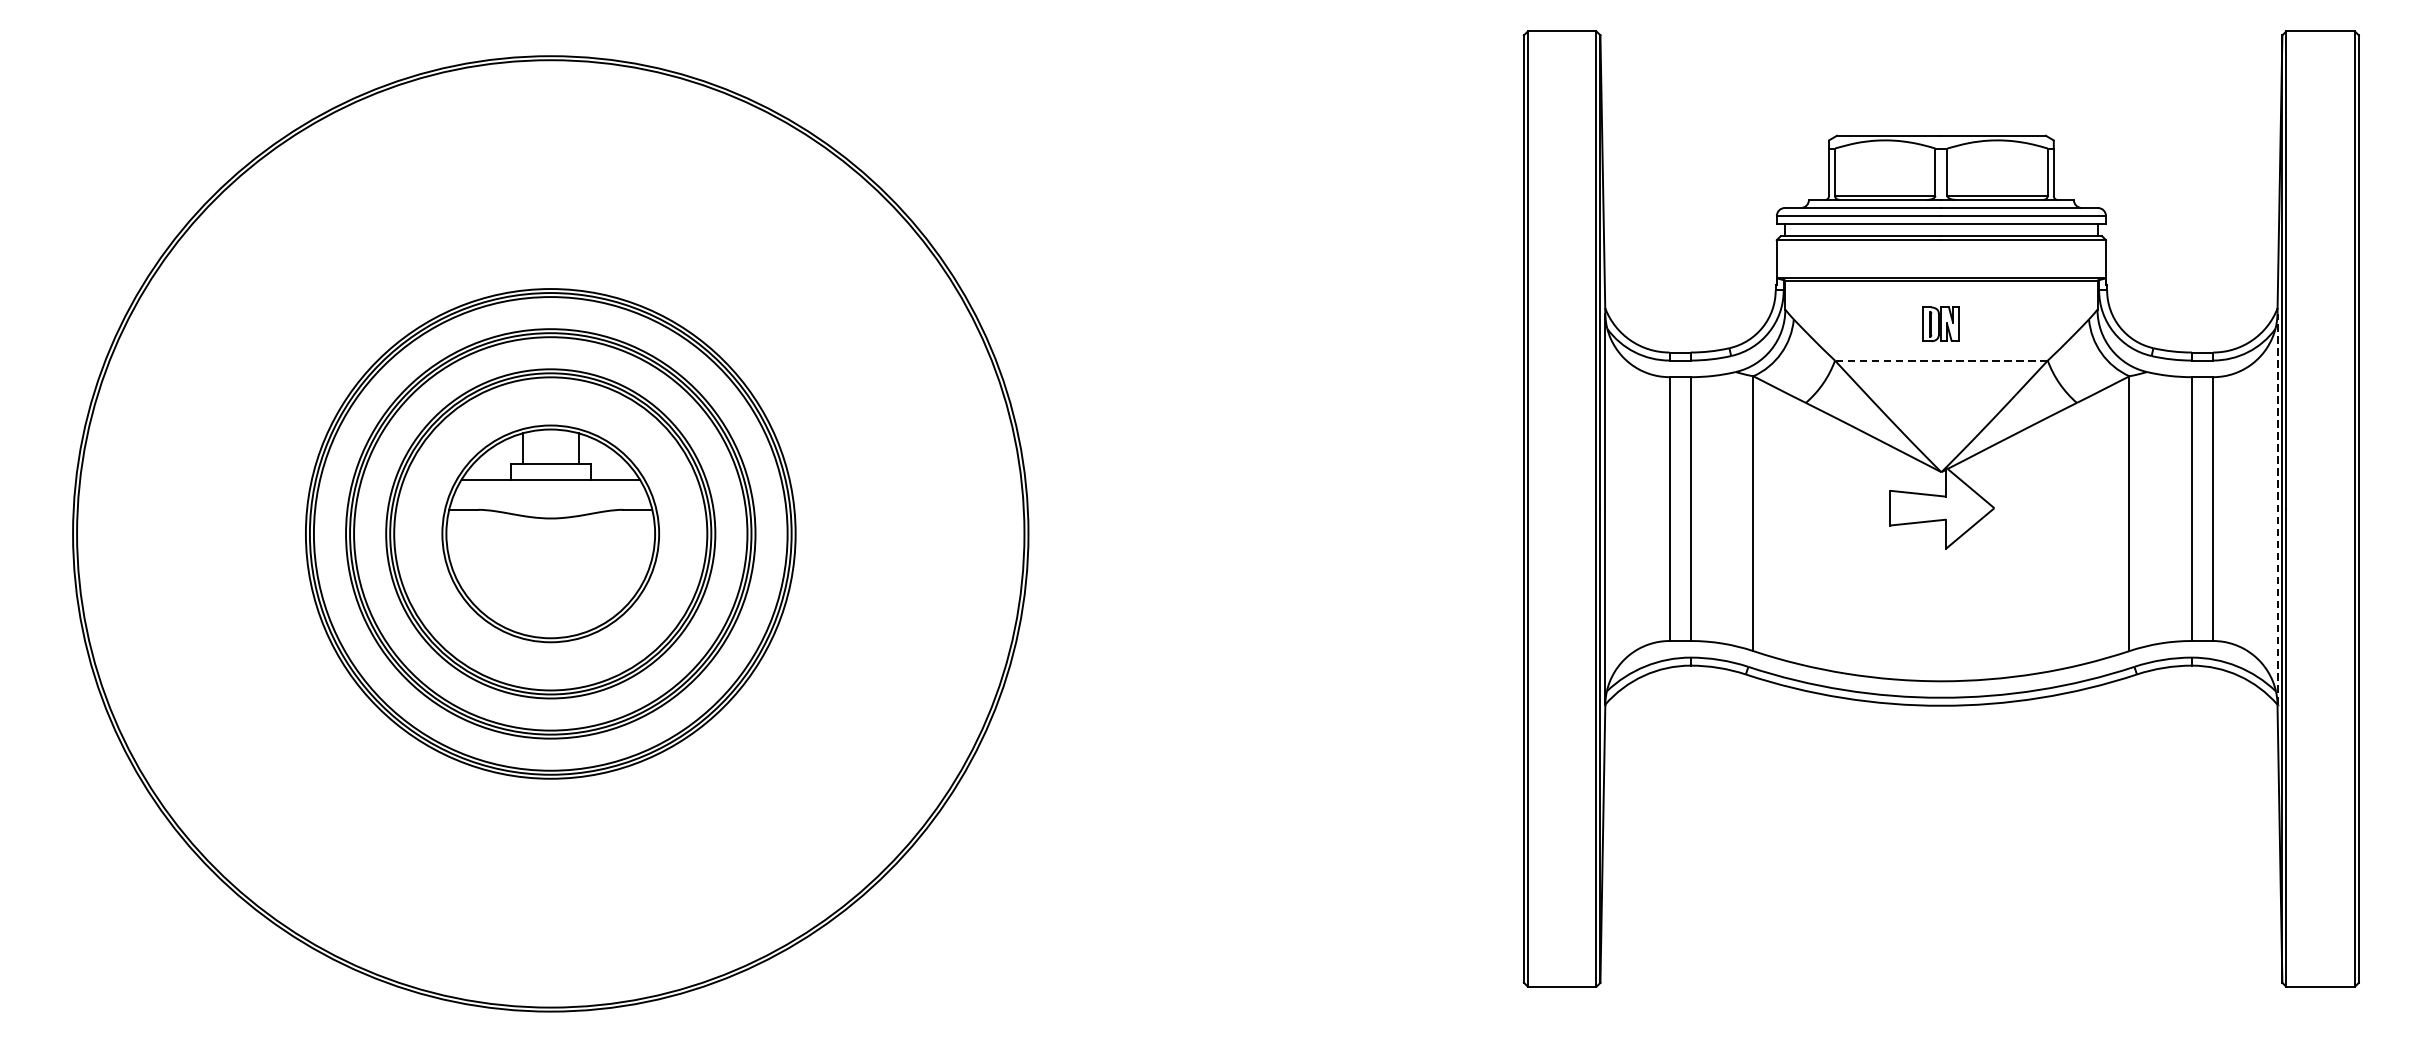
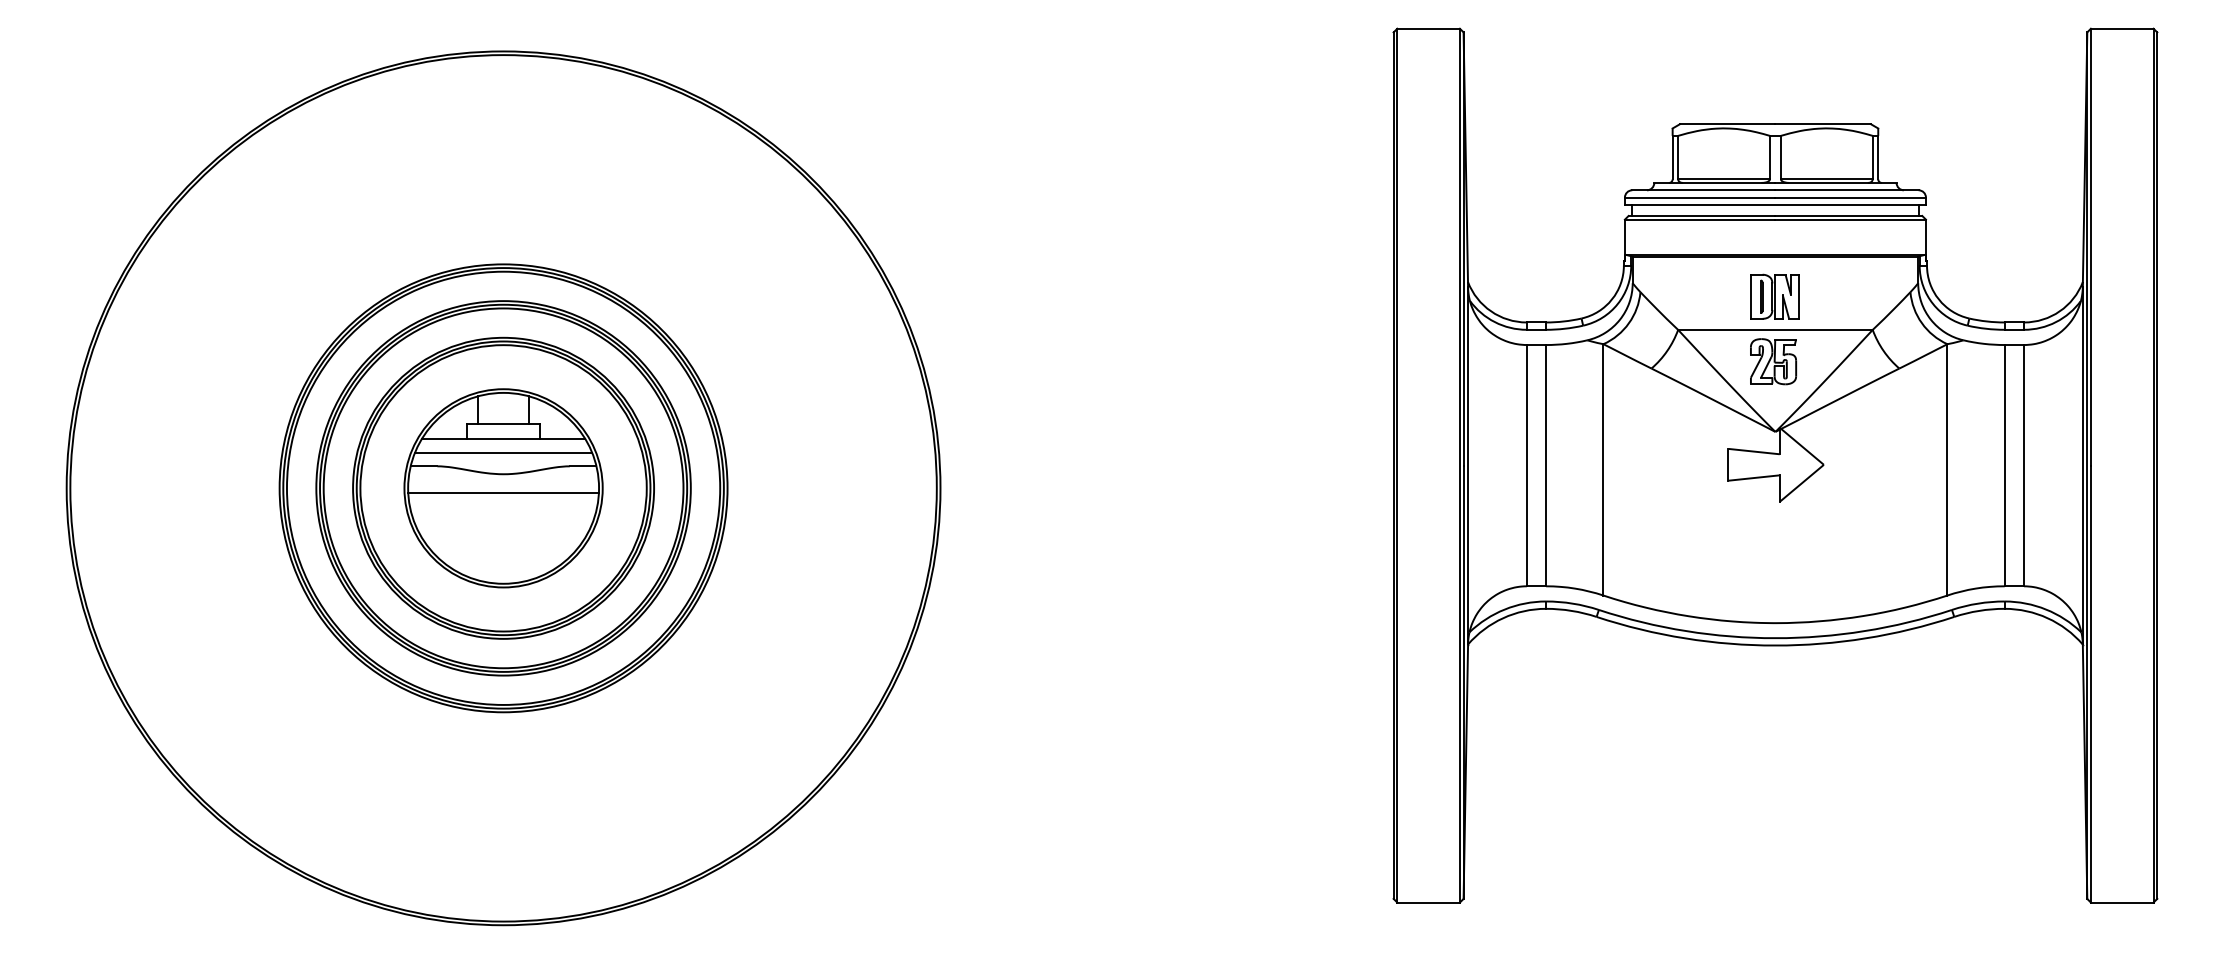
part: (1940, 324) -> (1774, 296), size x1.43
line: (1940, 360) -> (1774, 329), dashed -> solid
part: (1939, 395) -> (1773, 361), added
line: (550, 495) -> (503, 453), added
line: (2277, 508) -> (2082, 465), dashed -> solid
line: (550, 539) -> (503, 493), added

